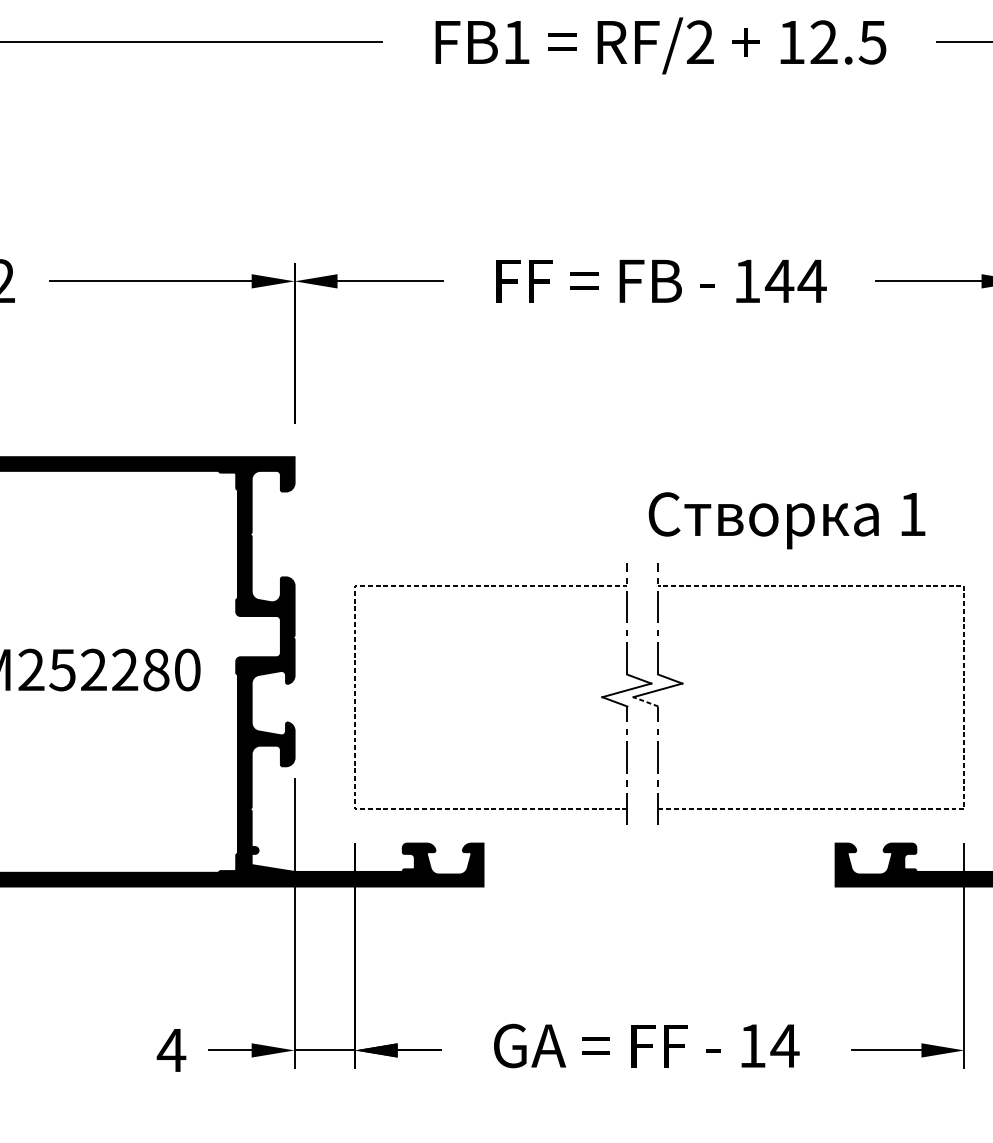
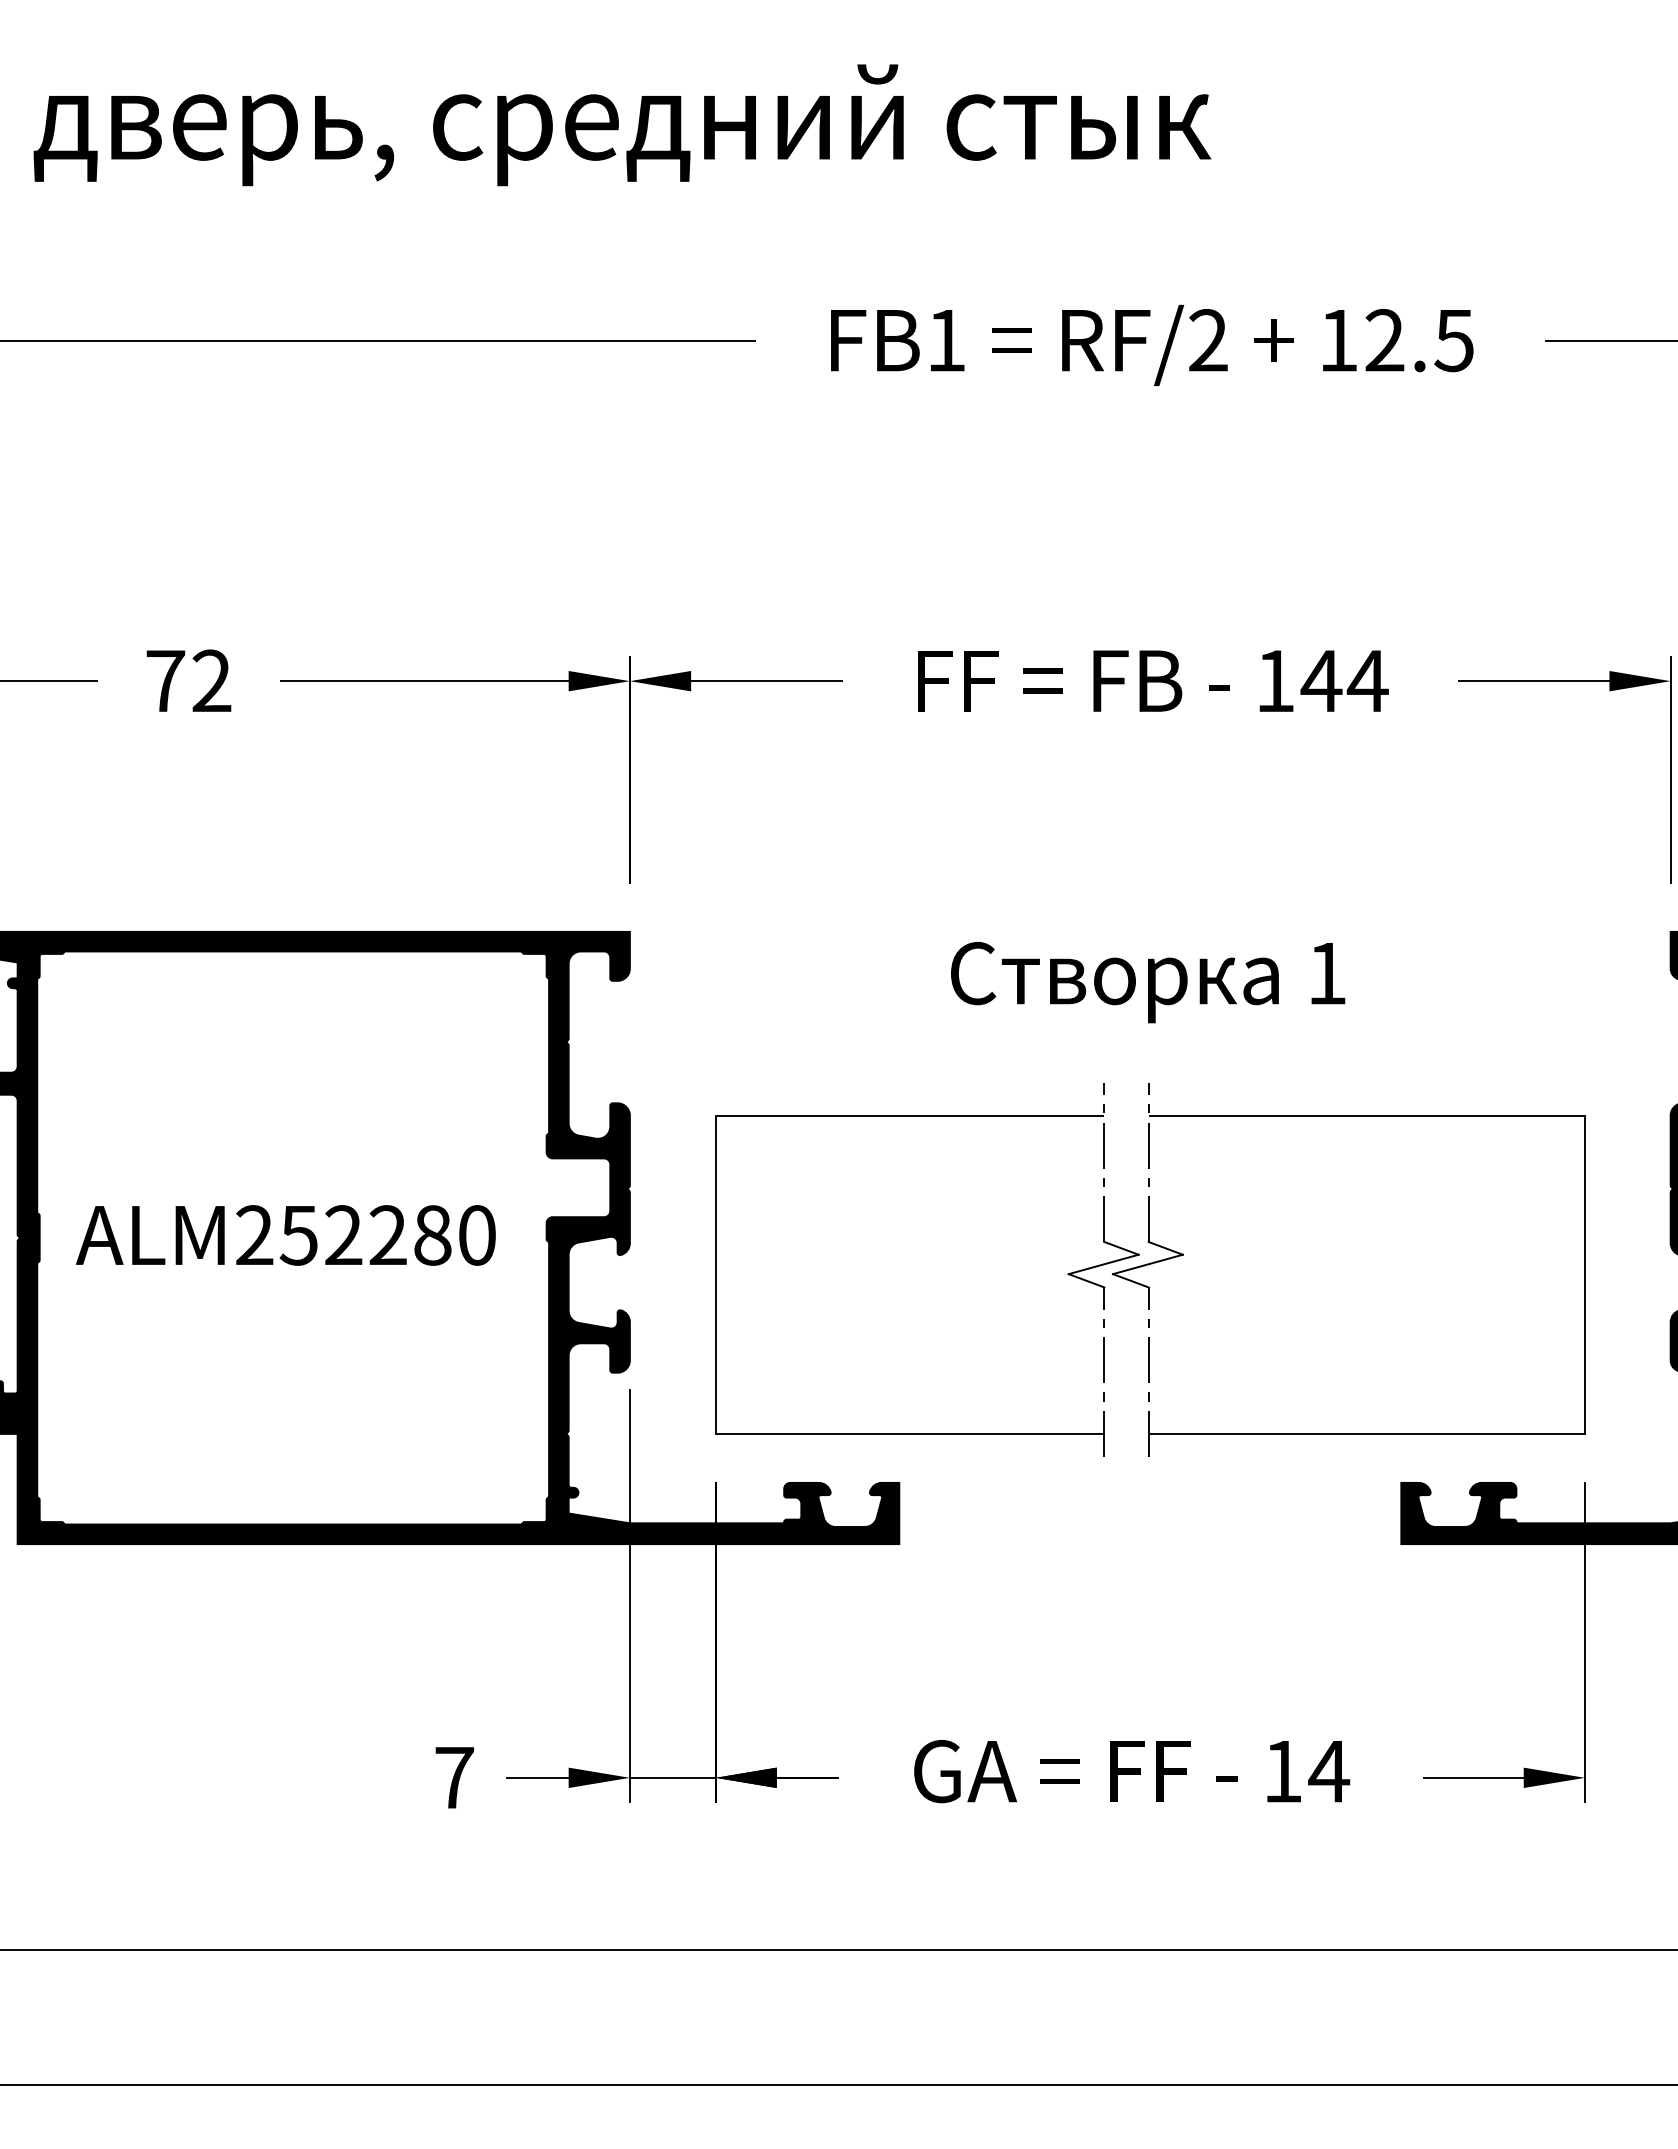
text: (787, 520) -> (1148, 982), moved
line: (354, 697) -> (715, 1274), dashed -> solid
line: (964, 697) -> (1584, 1274), dashed -> solid
line: (645, 701) -> (1130, 1280), dashed -> solid
text: (171, 1050) -> (454, 1777), 4 -> 7

